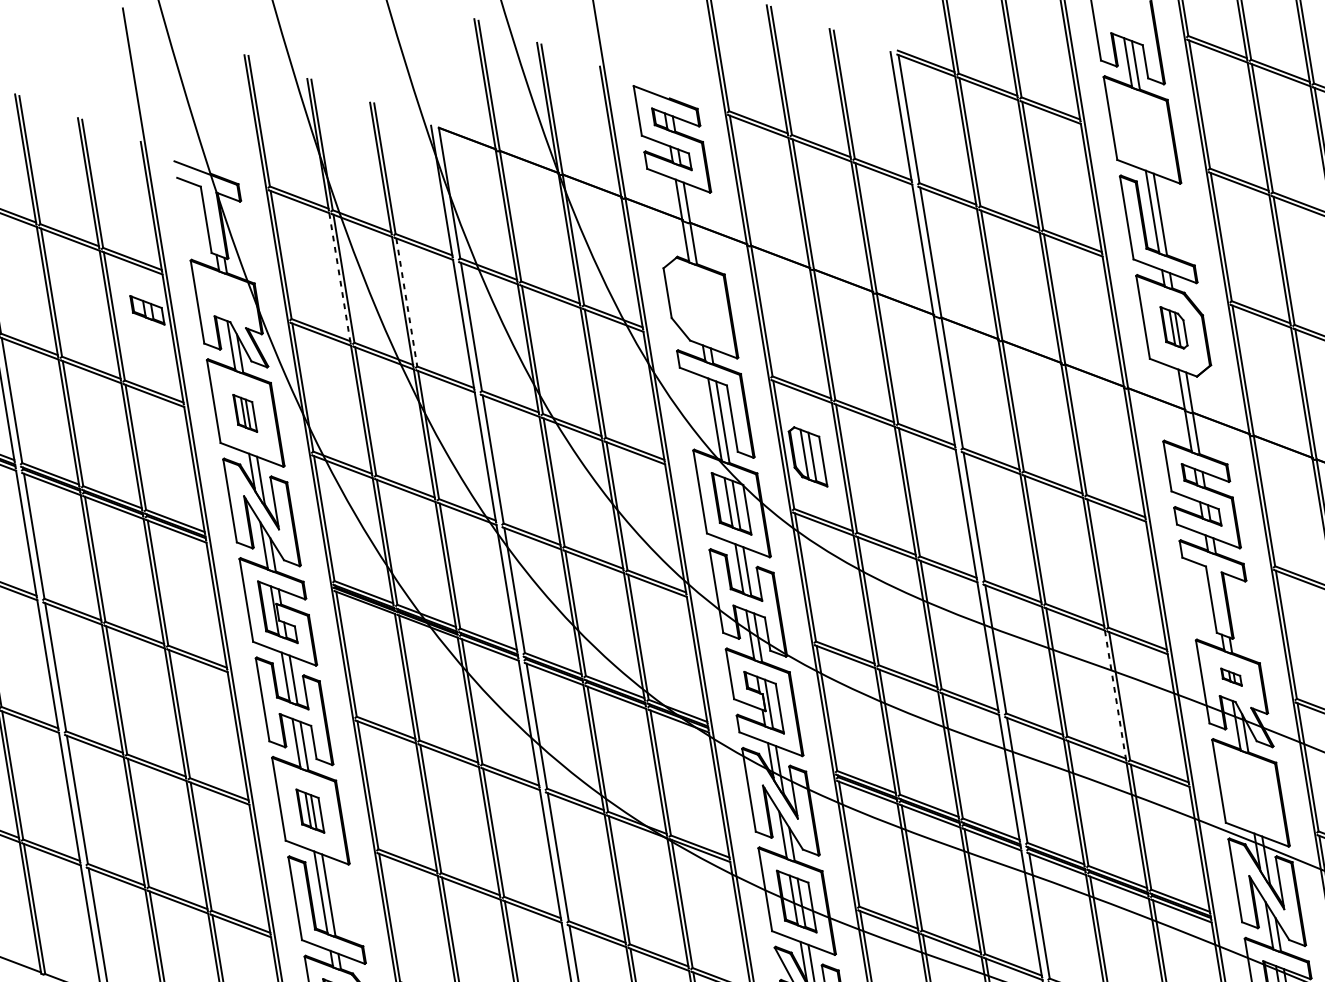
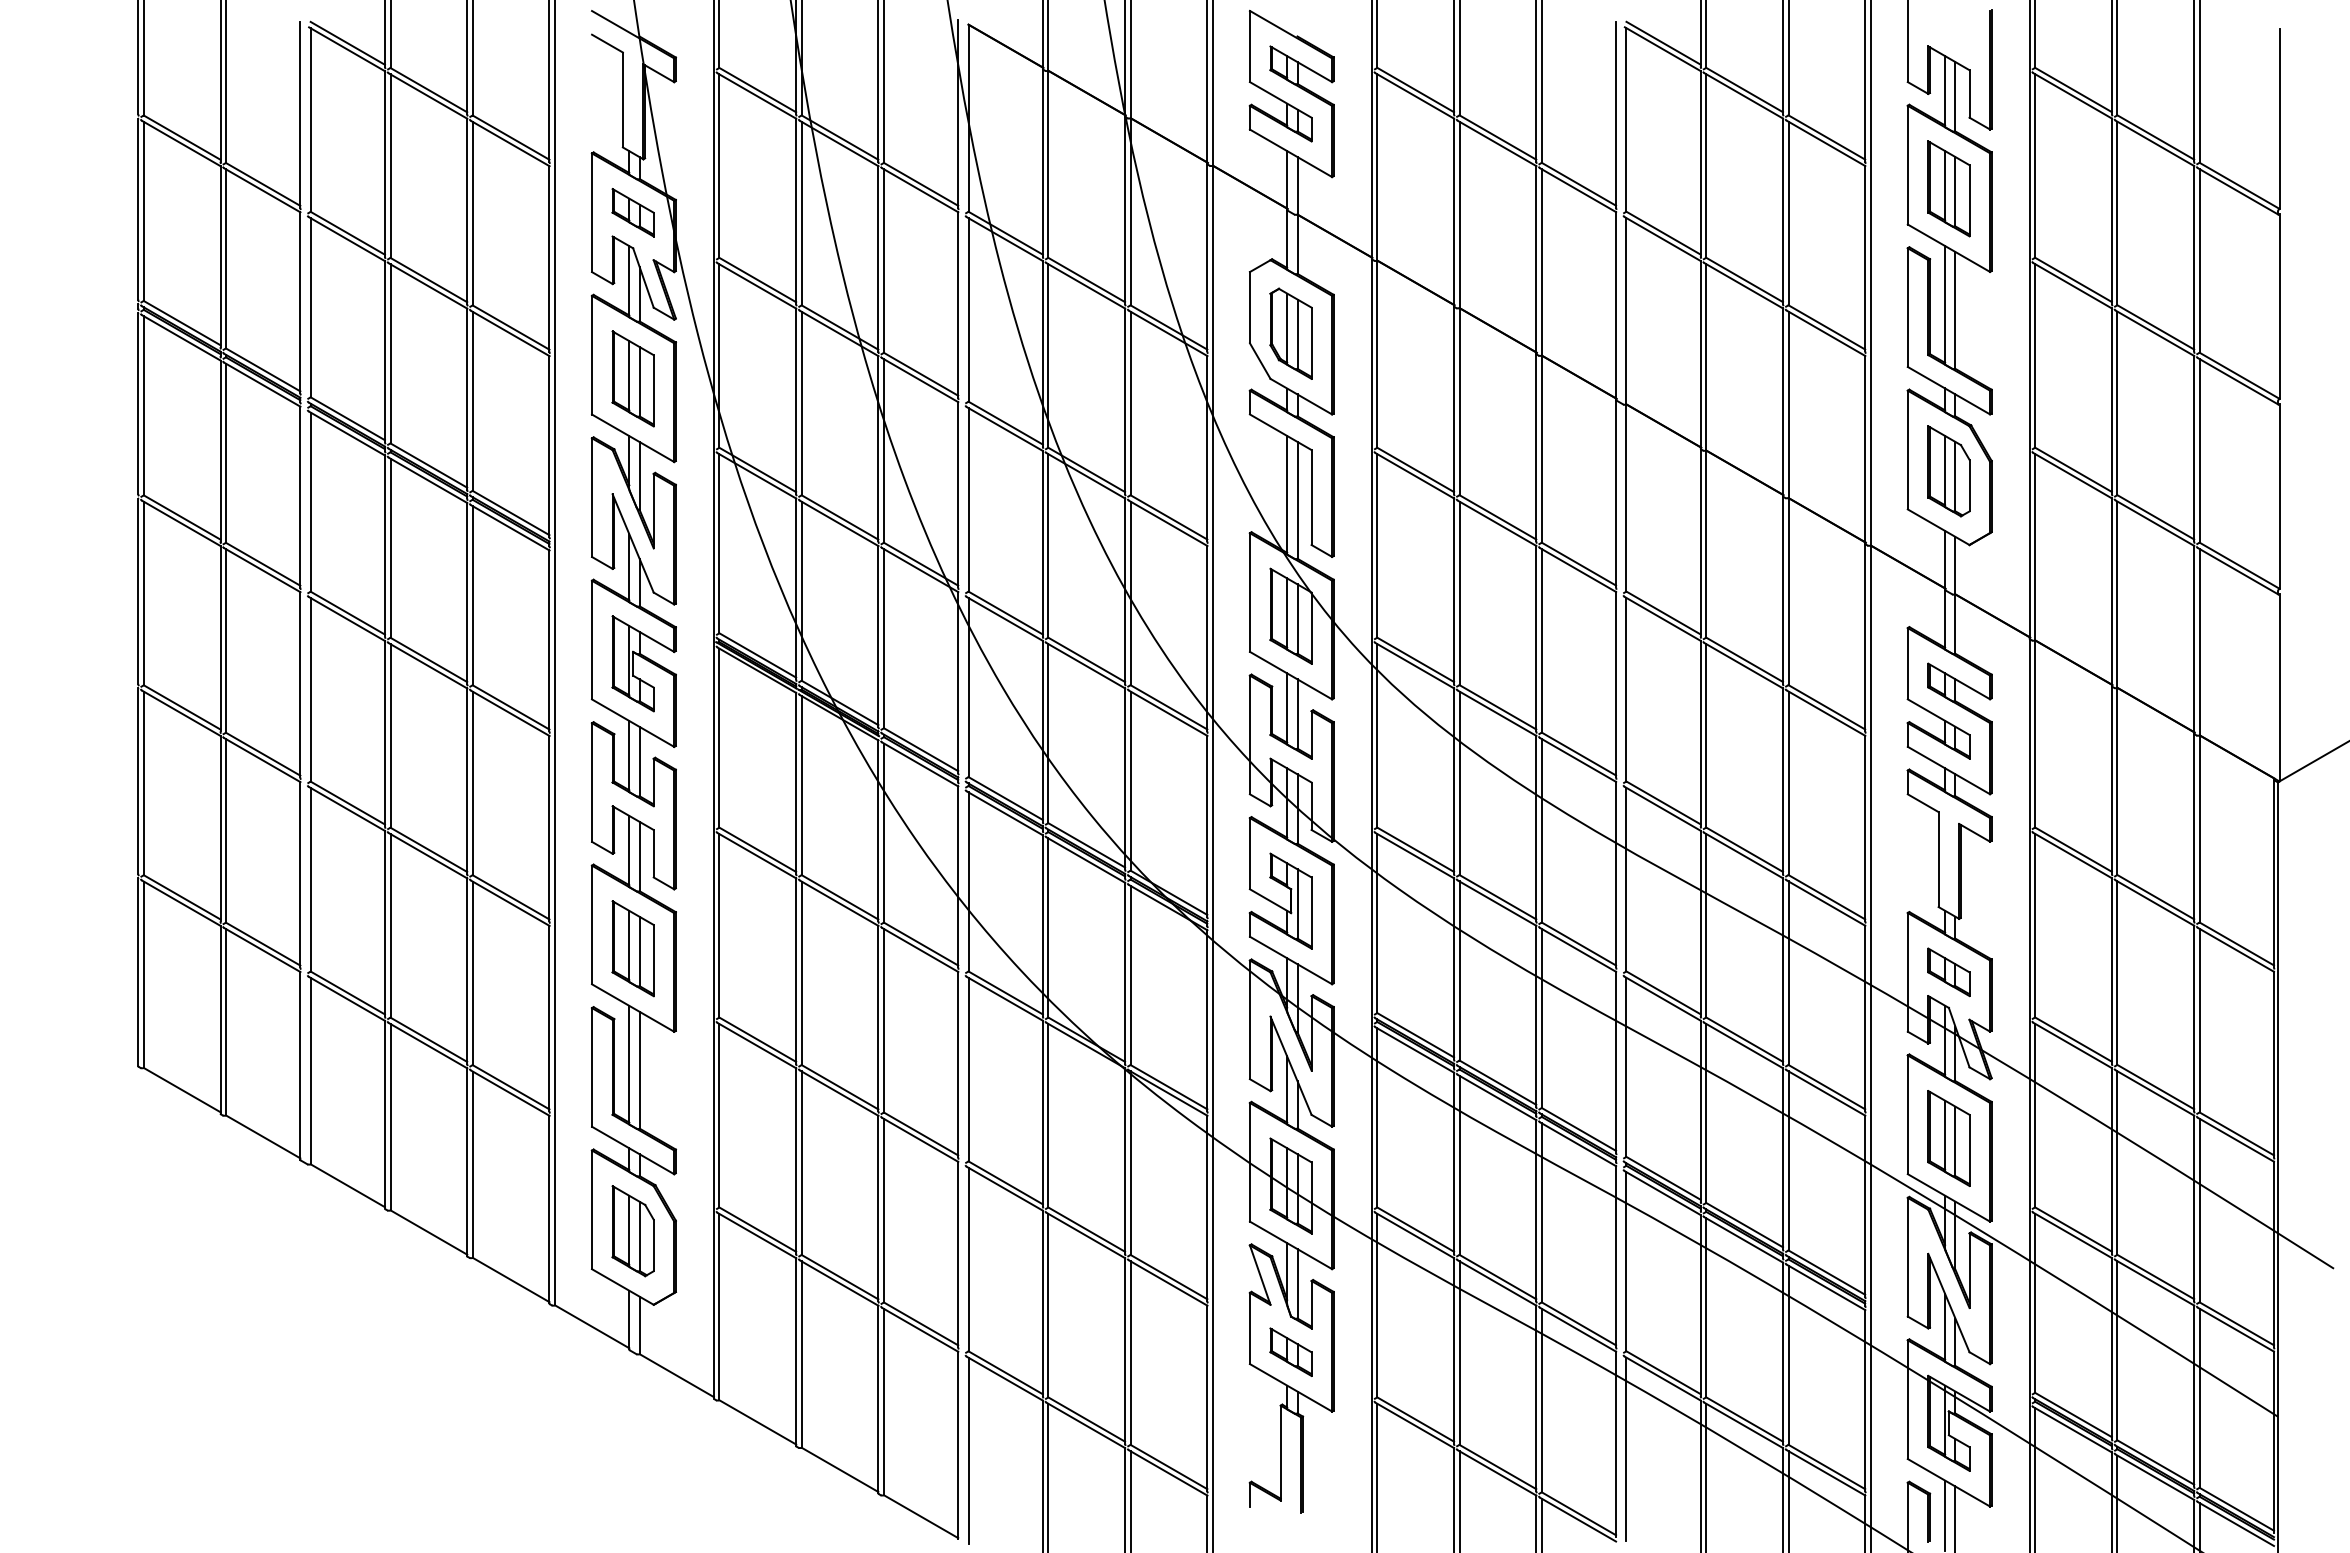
part: (1141, 130) -> (1948, 188), added
line: (340, 277) -> (796, 211), dashed -> solid
line: (406, 302) -> (883, 261), dashed -> solid
part: (146, 310) -> (632, 212), moved
part: (1173, 327) -> (1948, 471), size x1.43
part: (244, 413) -> (632, 378), size x1.67
part: (807, 457) -> (1290, 333), moved
part: (1231, 677) -> (1948, 972), size x1.67
line: (1115, 694) -> (1783, 970), dashed -> solid
part: (1250, 793) -> (1948, 1138), added
part: (309, 811) -> (632, 948), size x1.43

